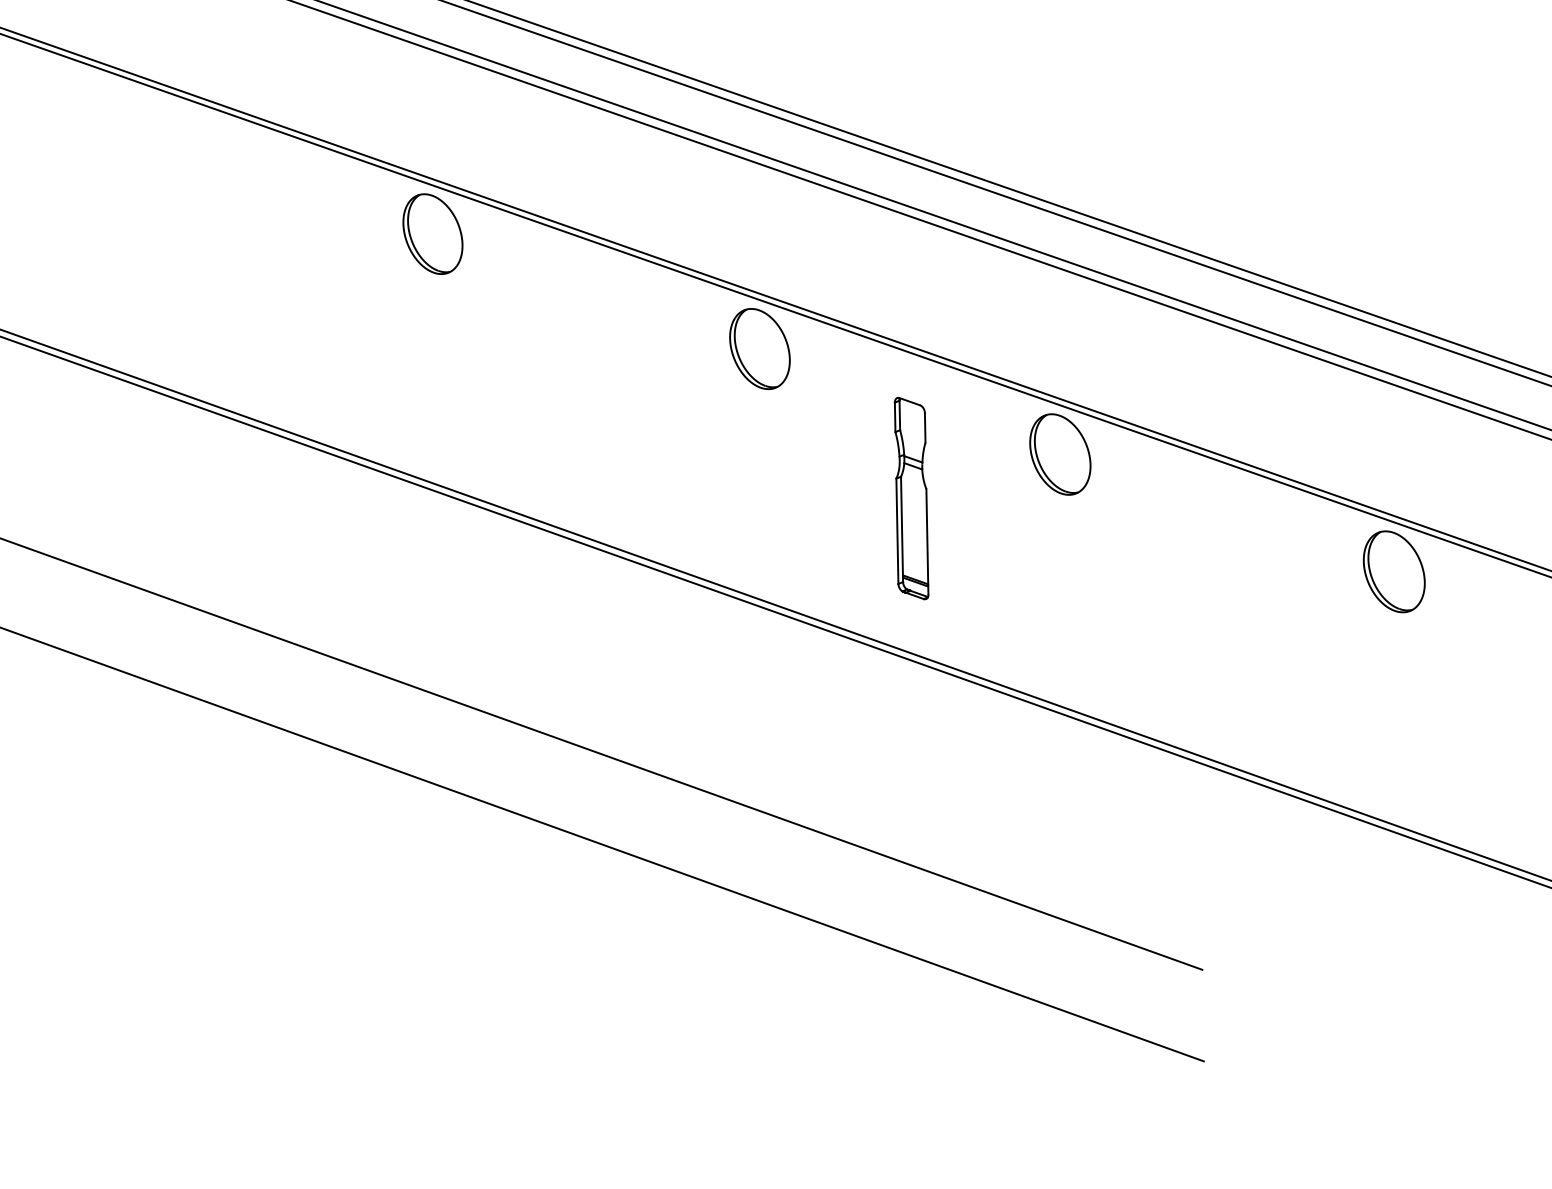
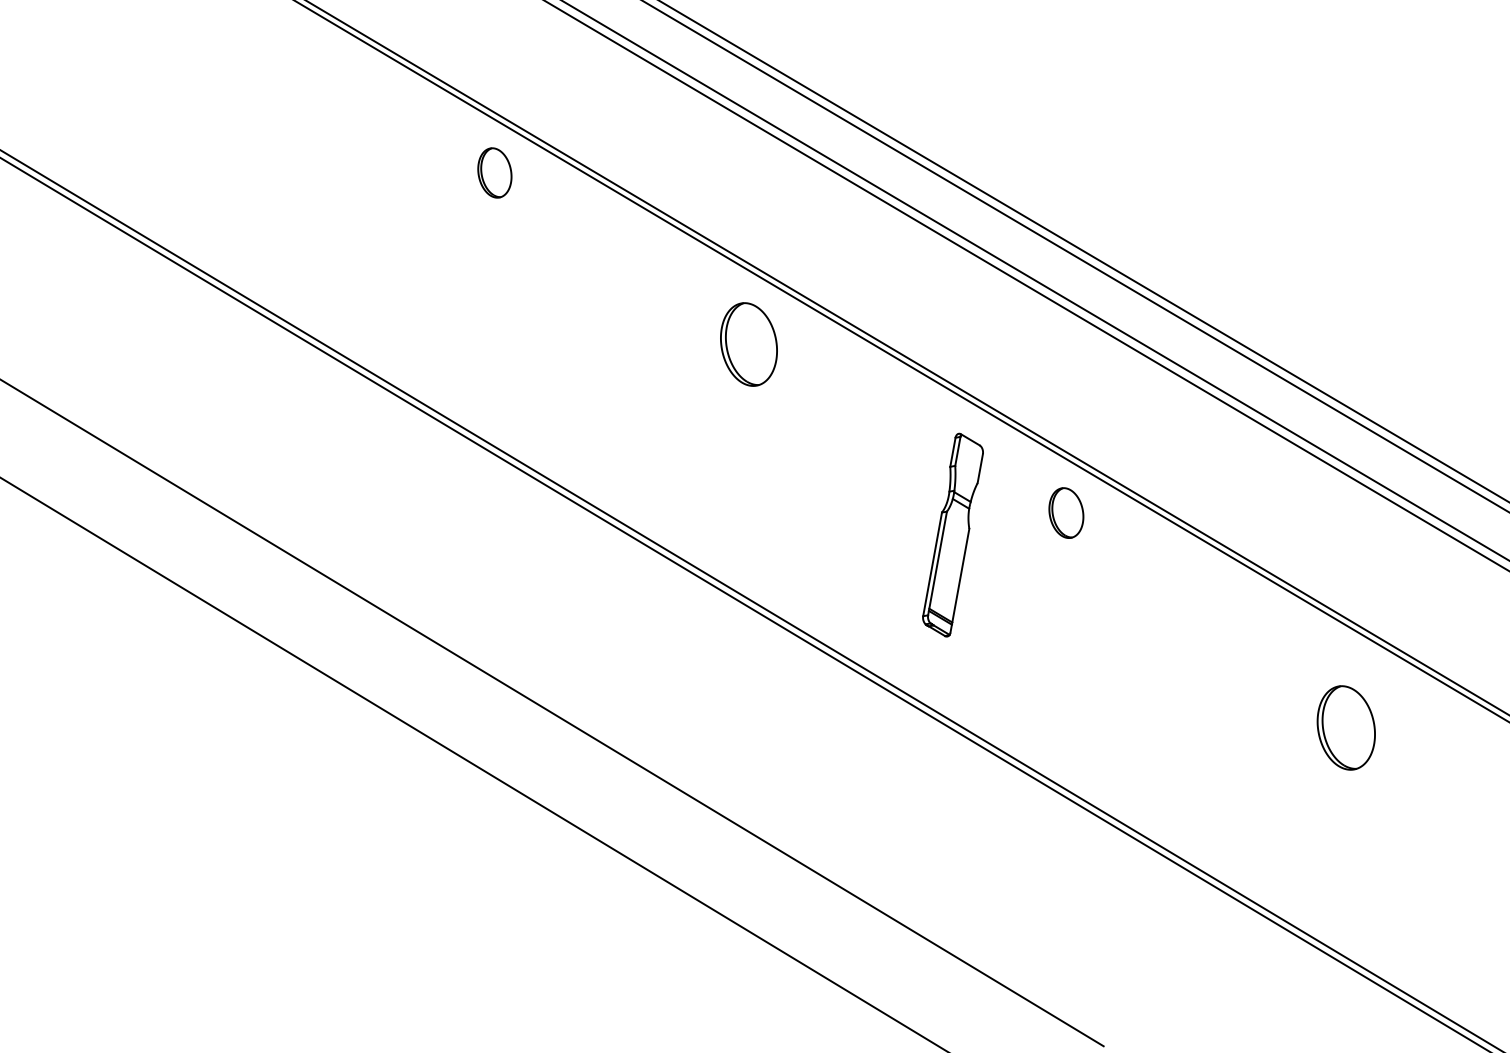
part: (432, 233) -> (494, 172), size x0.6
part: (759, 348) -> (748, 343), moved
part: (1060, 454) -> (1066, 513), size x0.6
part: (911, 498) -> (952, 535), moved
part: (1393, 571) -> (1345, 727), moved

